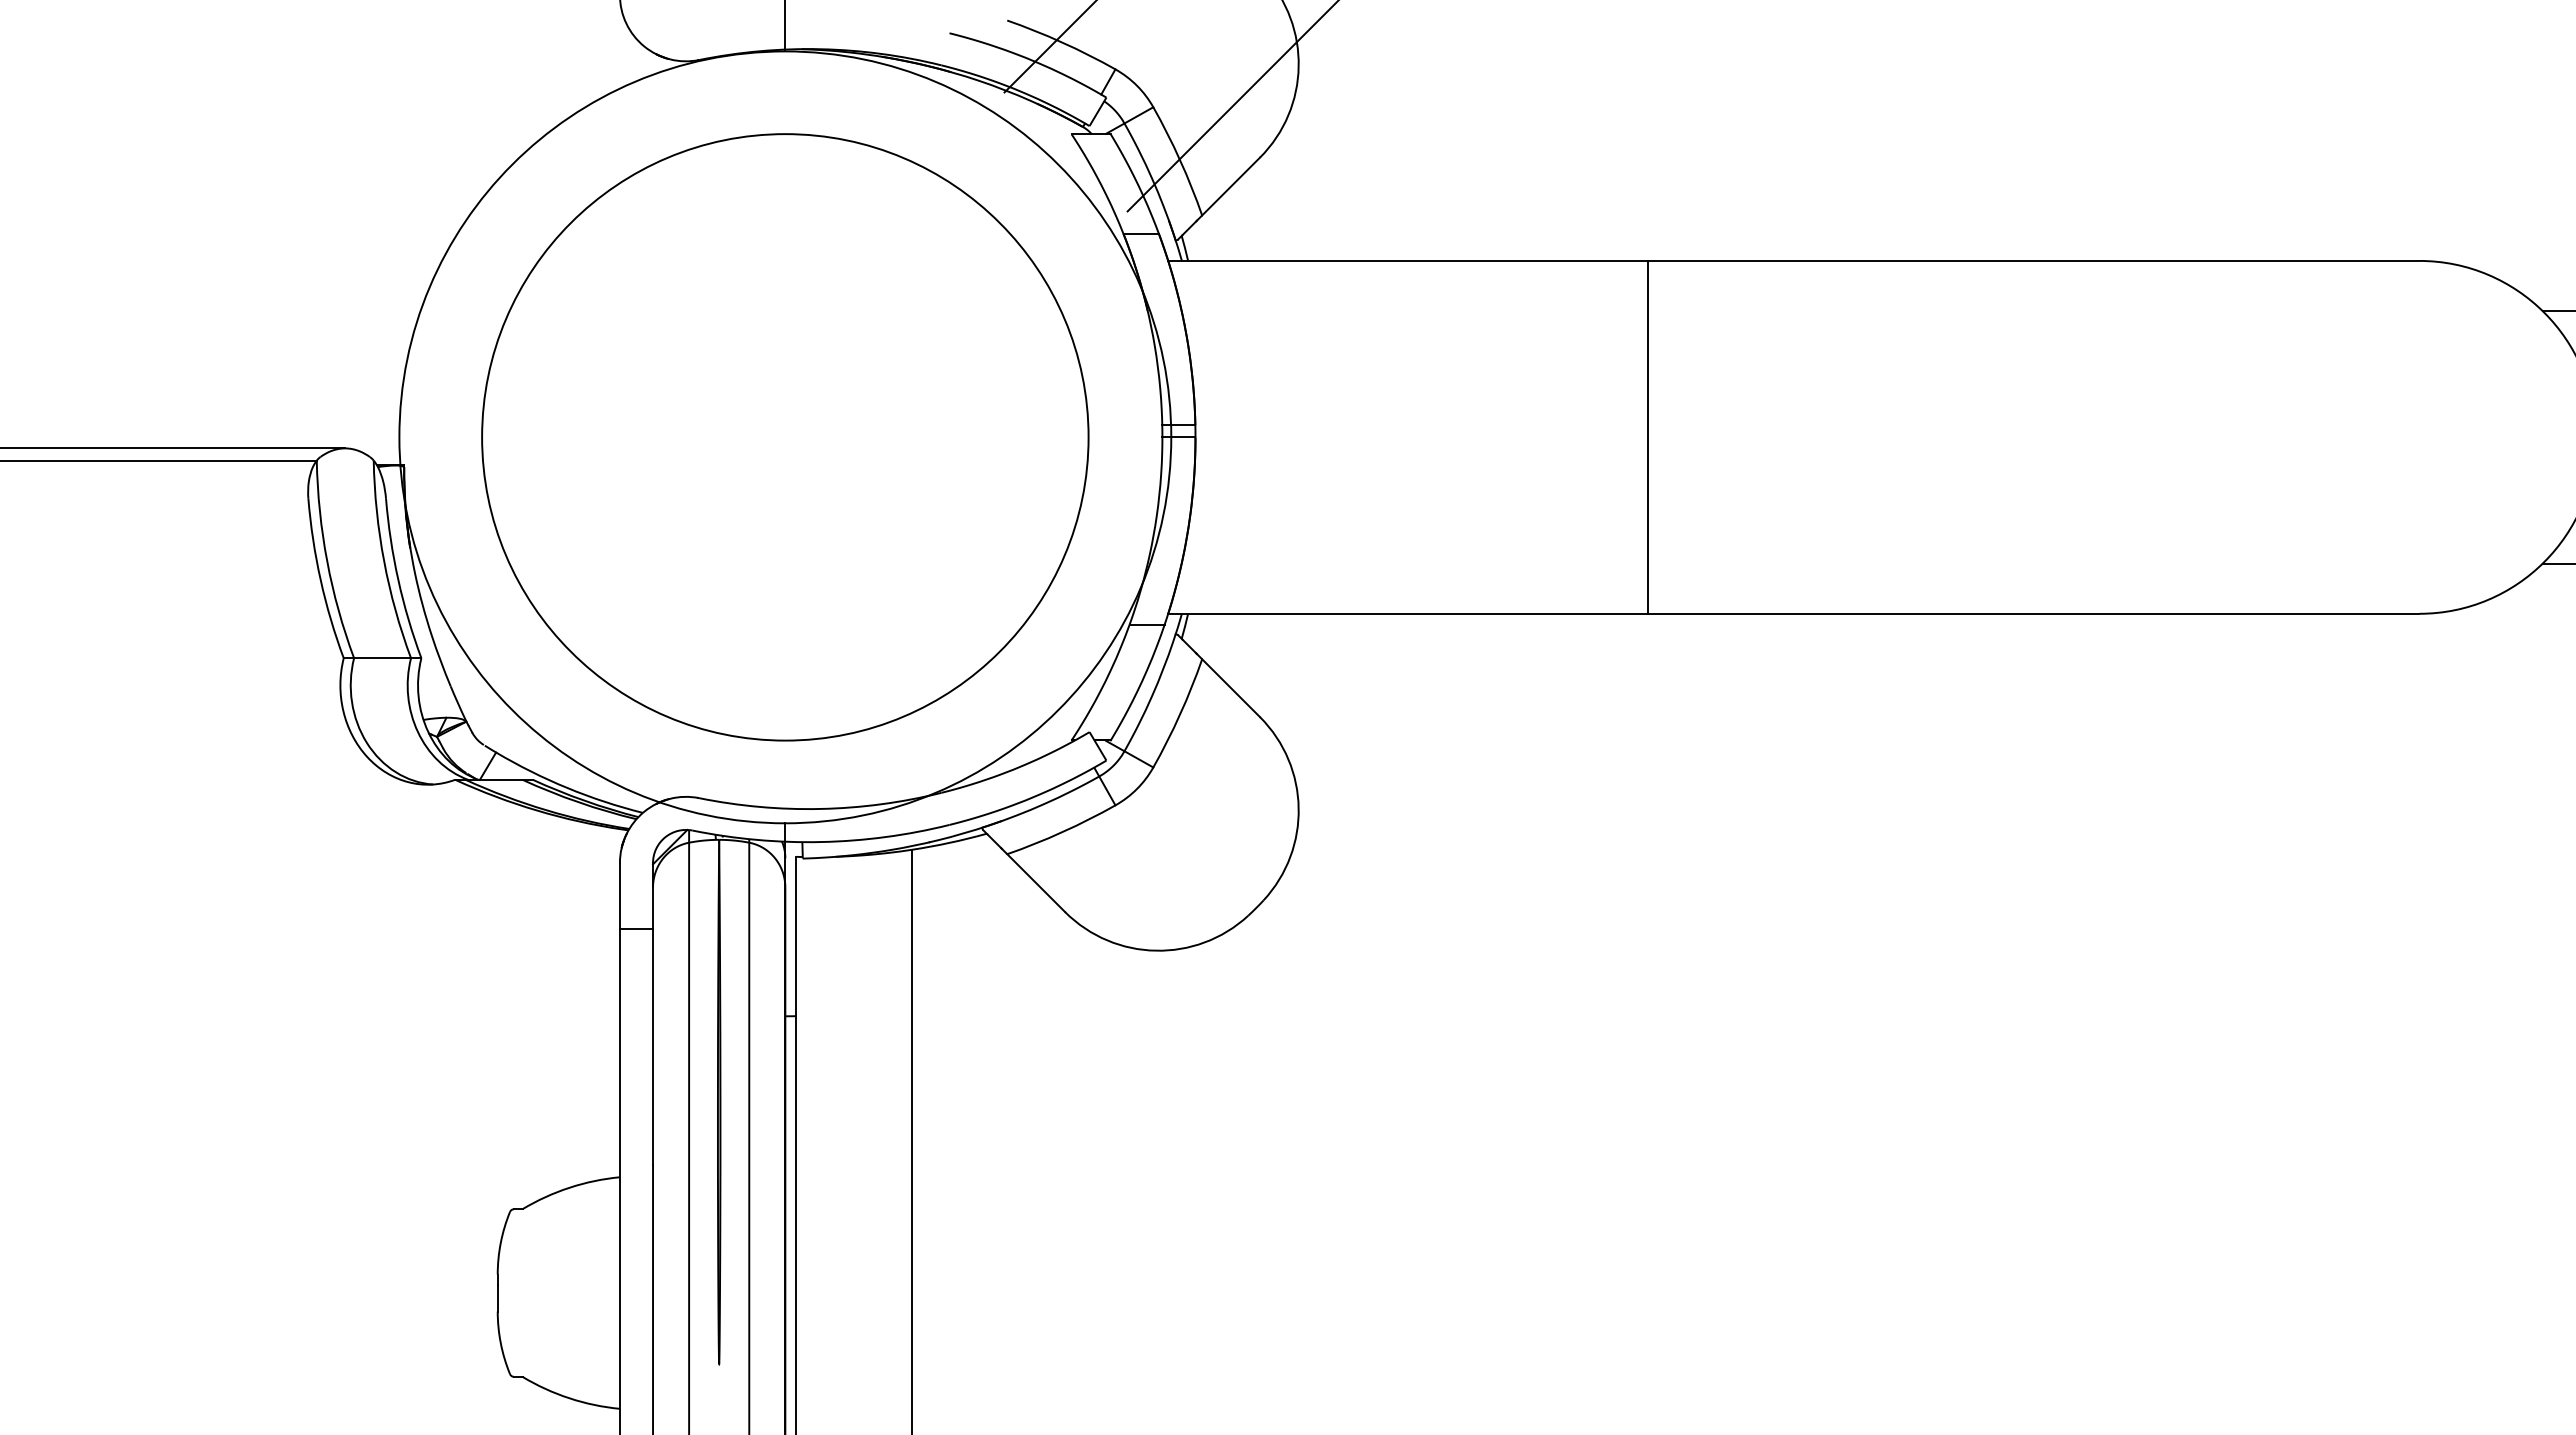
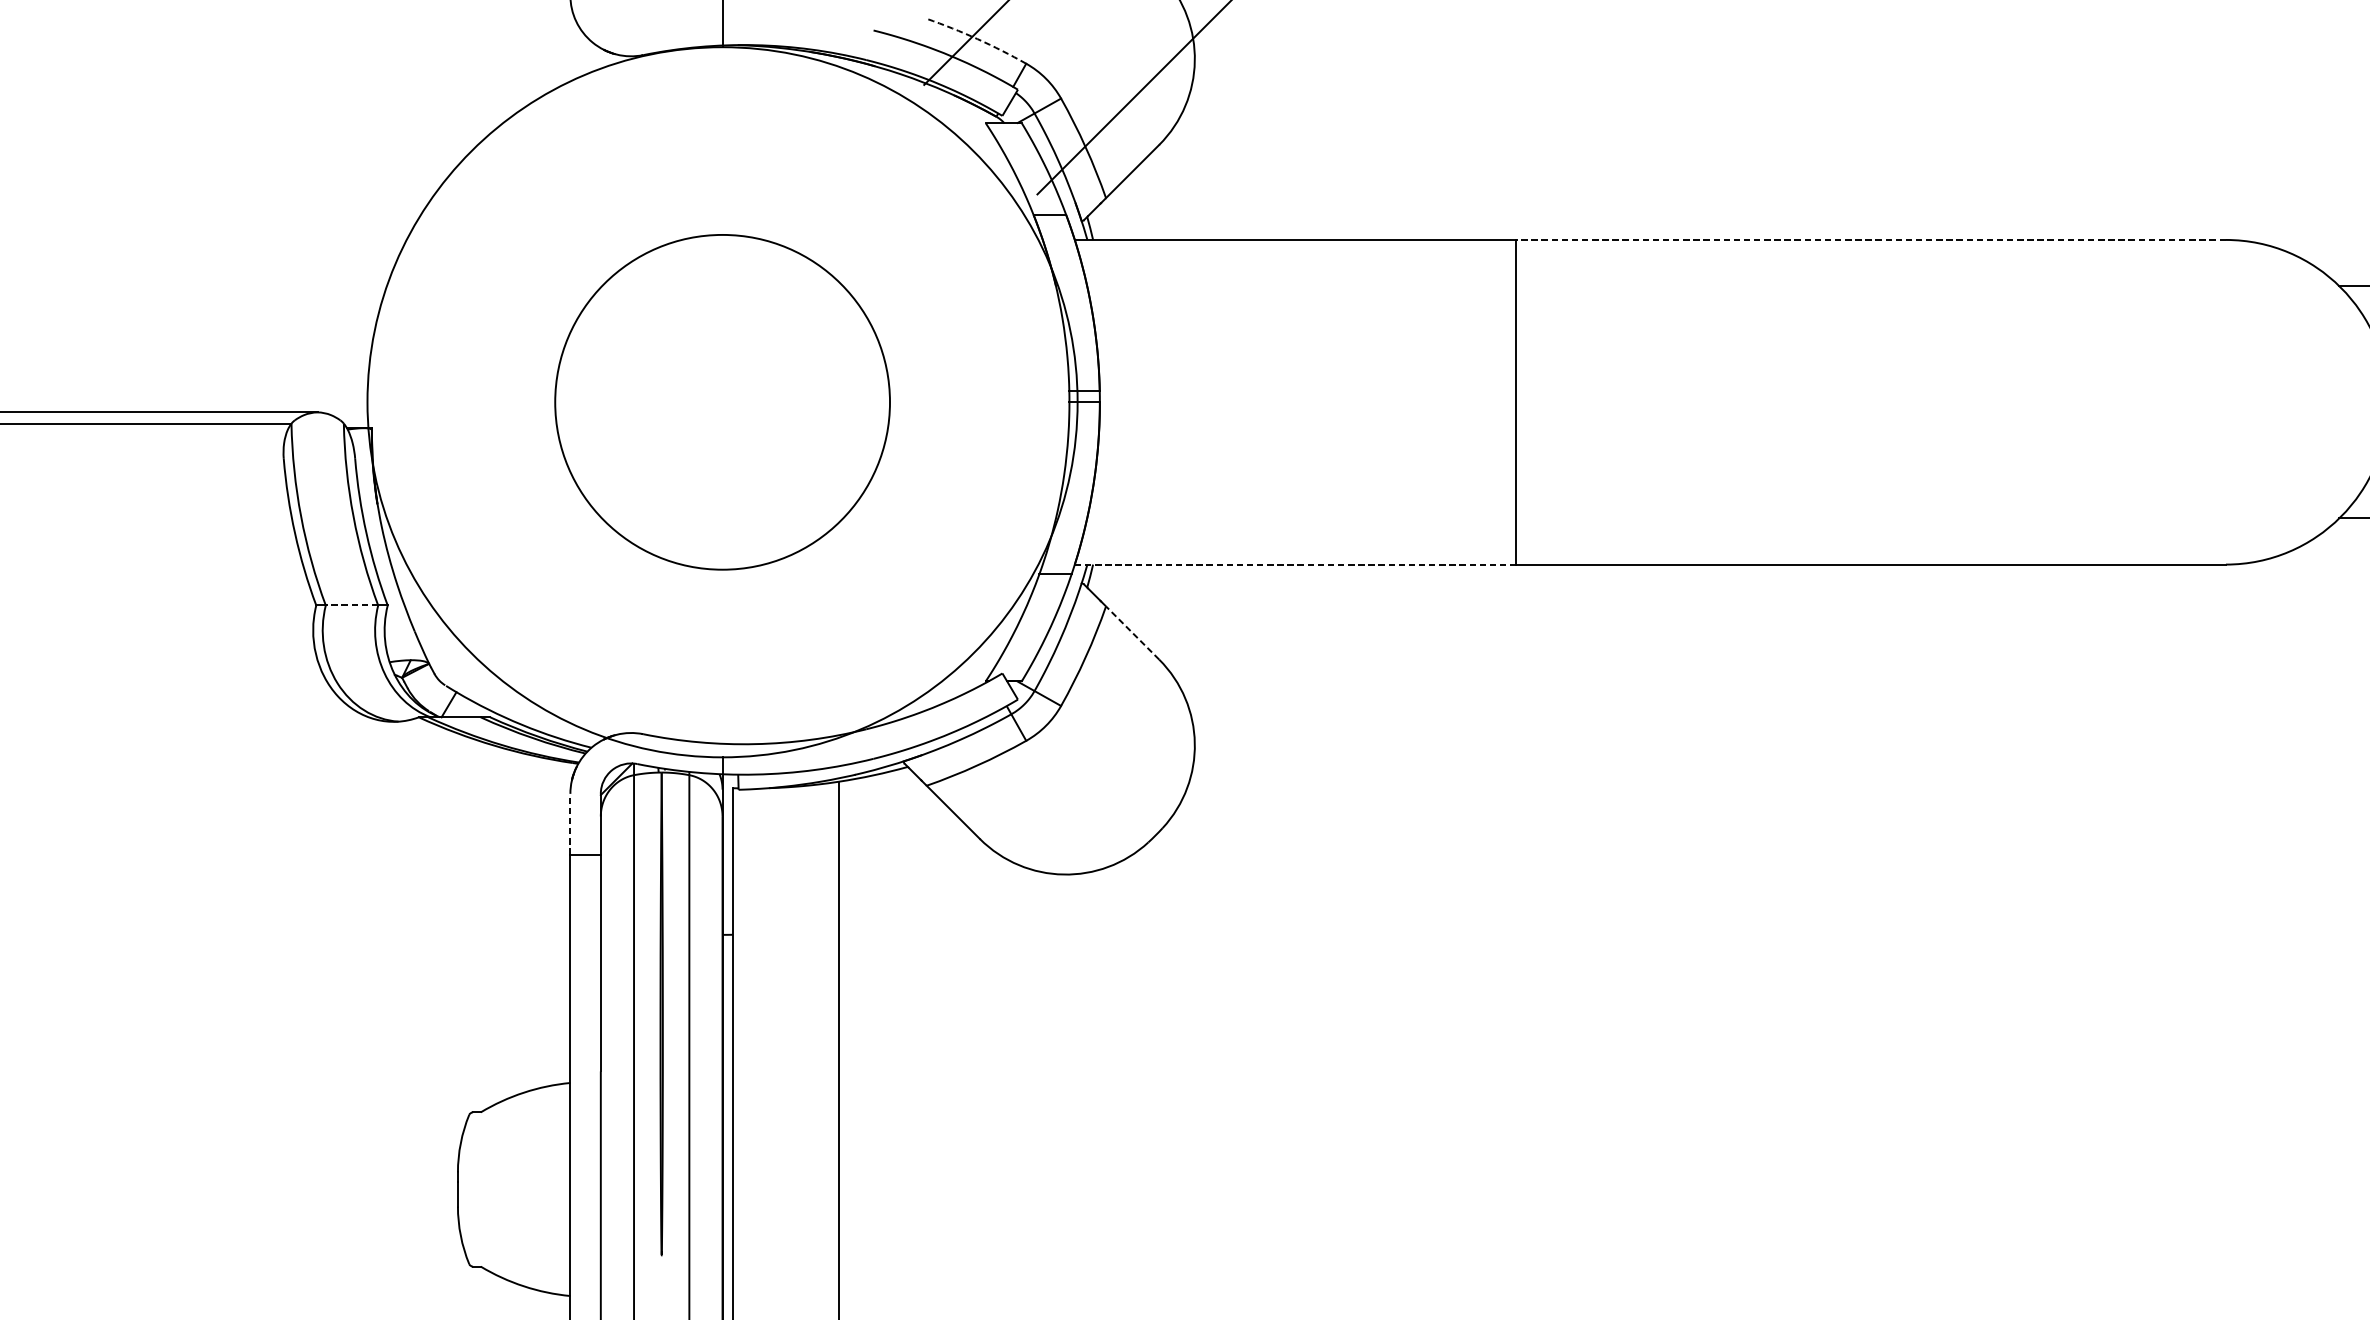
arc: (1062, 42) -> (977, 38), solid -> dashed
line: (2033, 260) -> (1870, 239), solid -> dashed
circle: (785, 437) -> (722, 402), size x0.6
line: (1407, 613) -> (1294, 564), solid -> dashed
line: (382, 658) -> (351, 605), solid -> dashed
line: (1231, 688) -> (1133, 633), solid -> dashed
line: (619, 895) -> (569, 823), solid -> dashed

